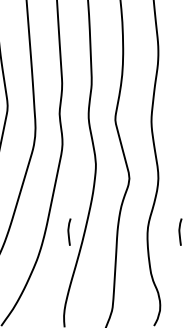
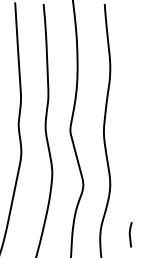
curve: (69, 231) -> (27, 234), removed

